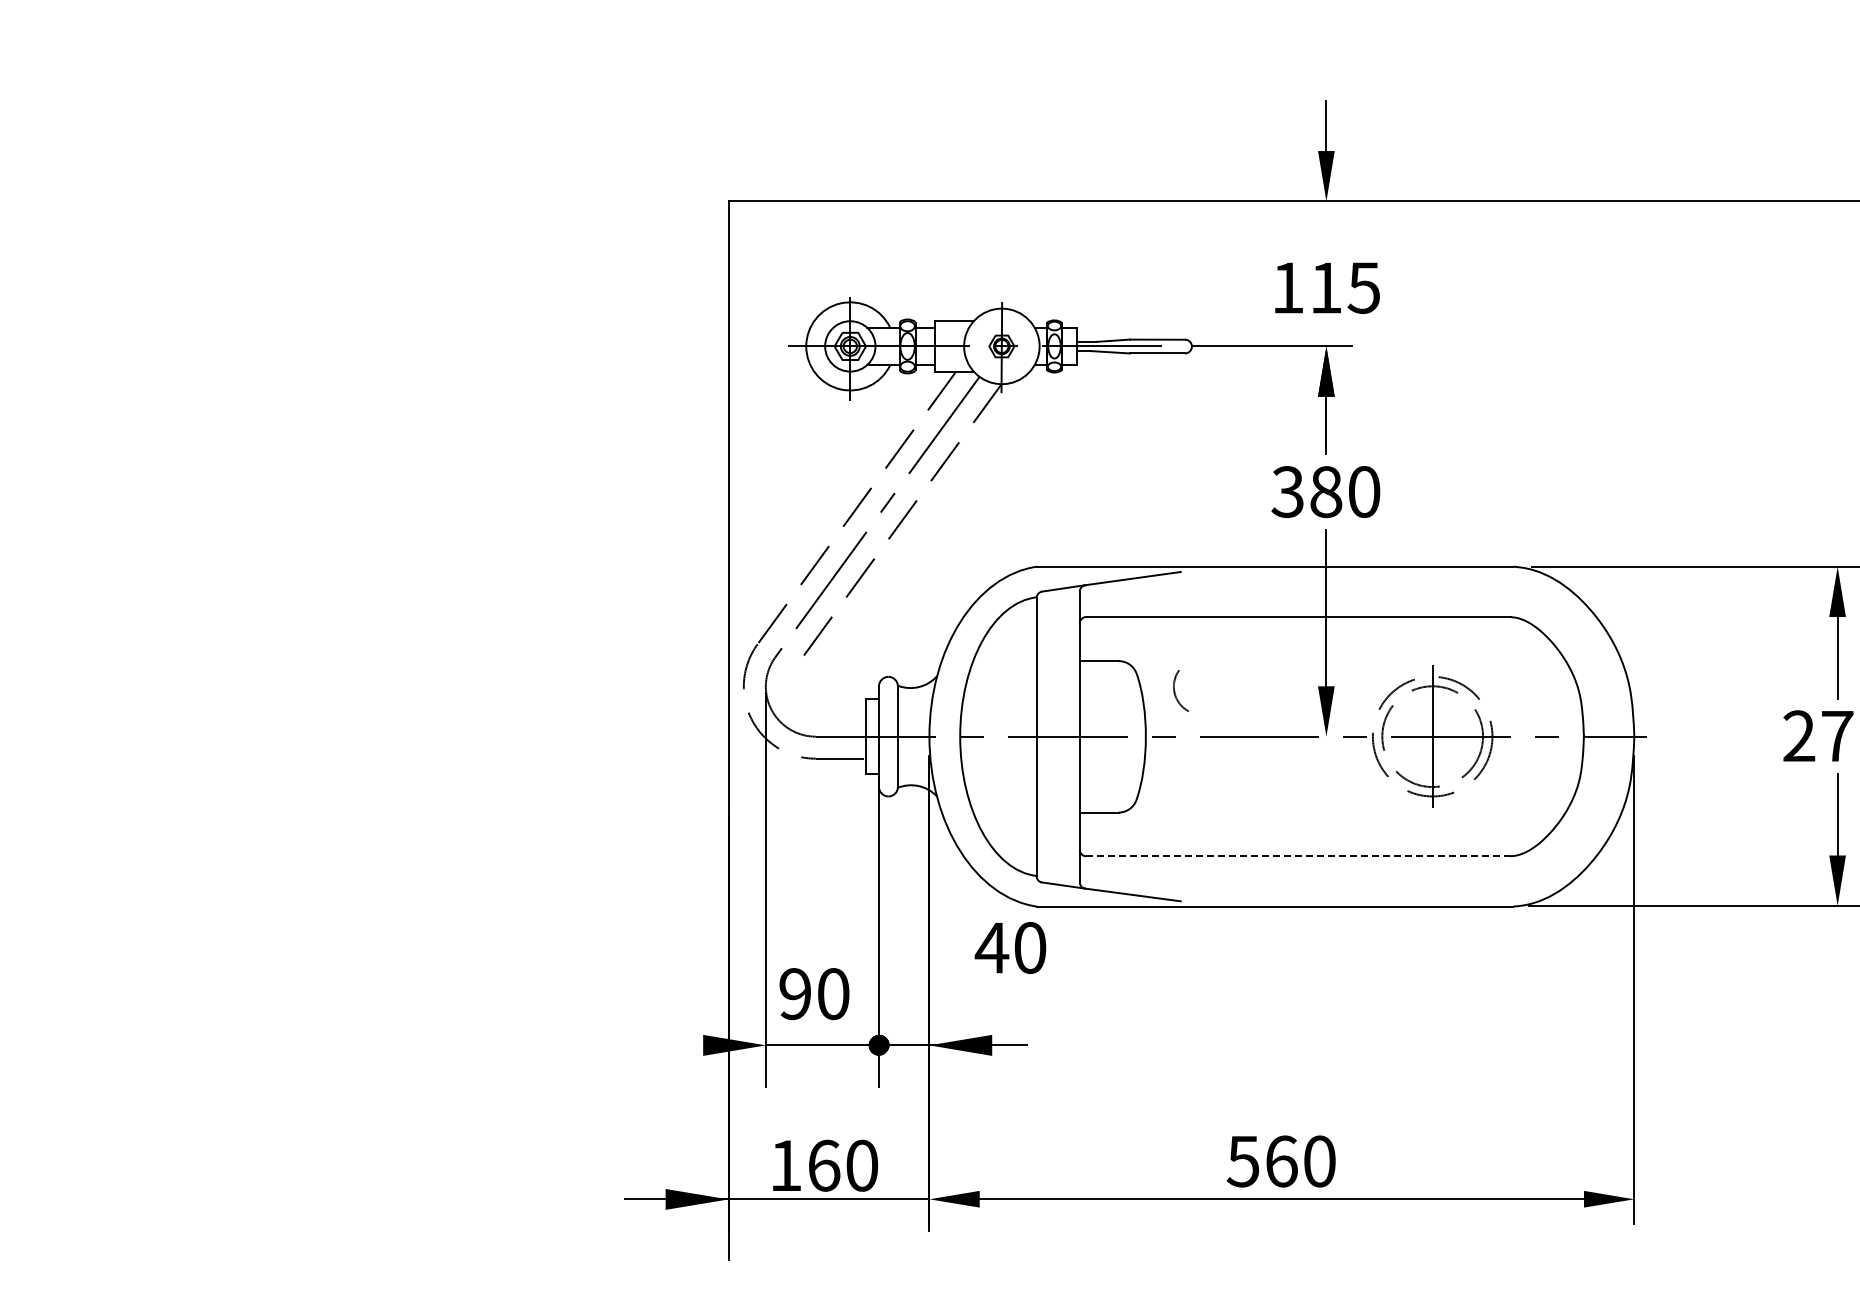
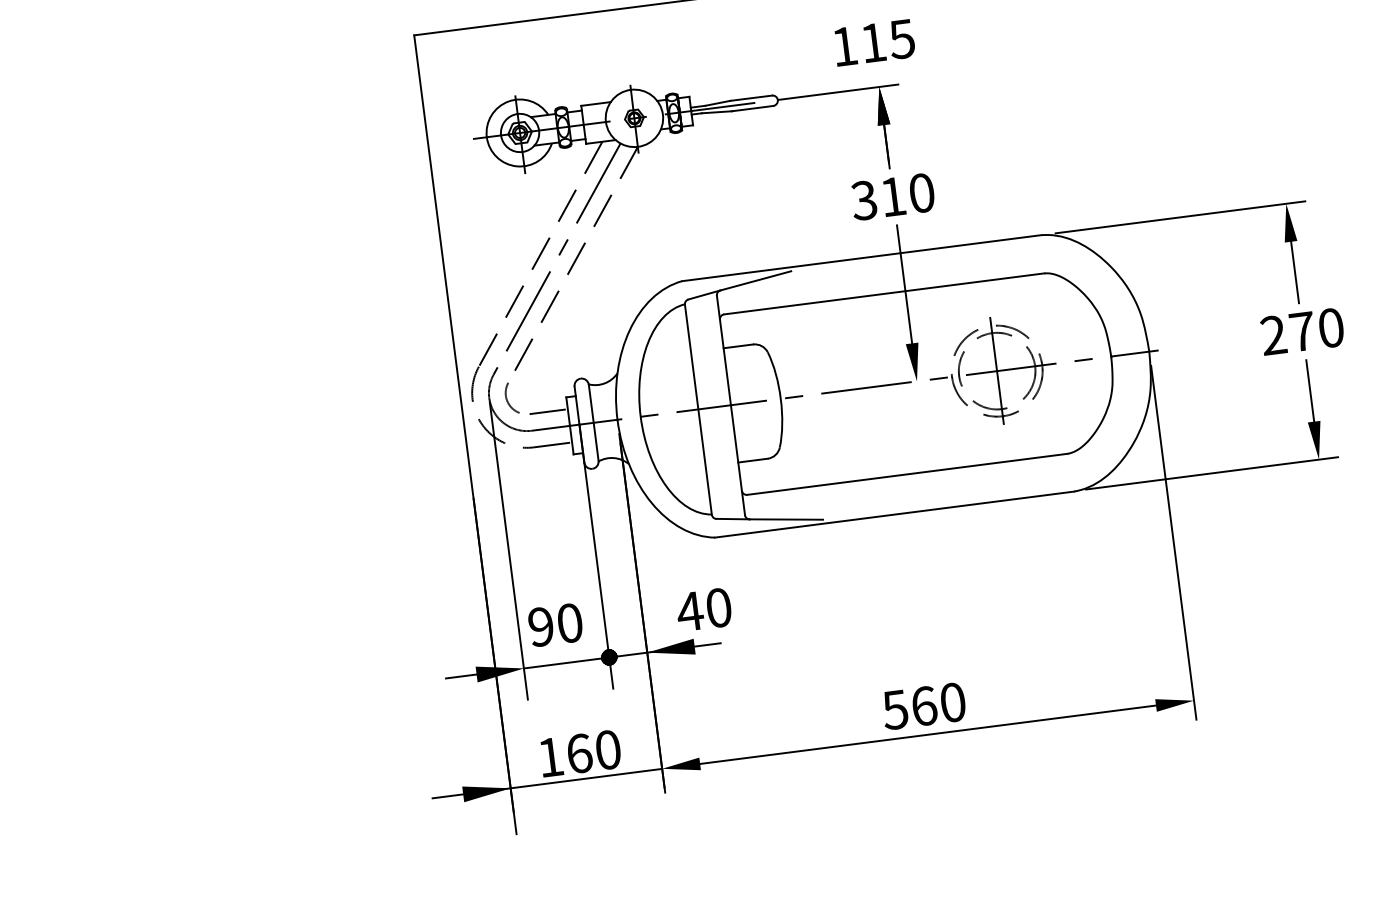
text: (1326, 492) -> (893, 197), 380 -> 310
arc: (1175, 690) -> (507, 398), moved
line: (840, 714) -> (548, 411), added
line: (1297, 856) -> (906, 474), dashed -> solid
text: (1010, 947) -> (703, 609), moved
line: (682, 1045) -> (461, 676), added

